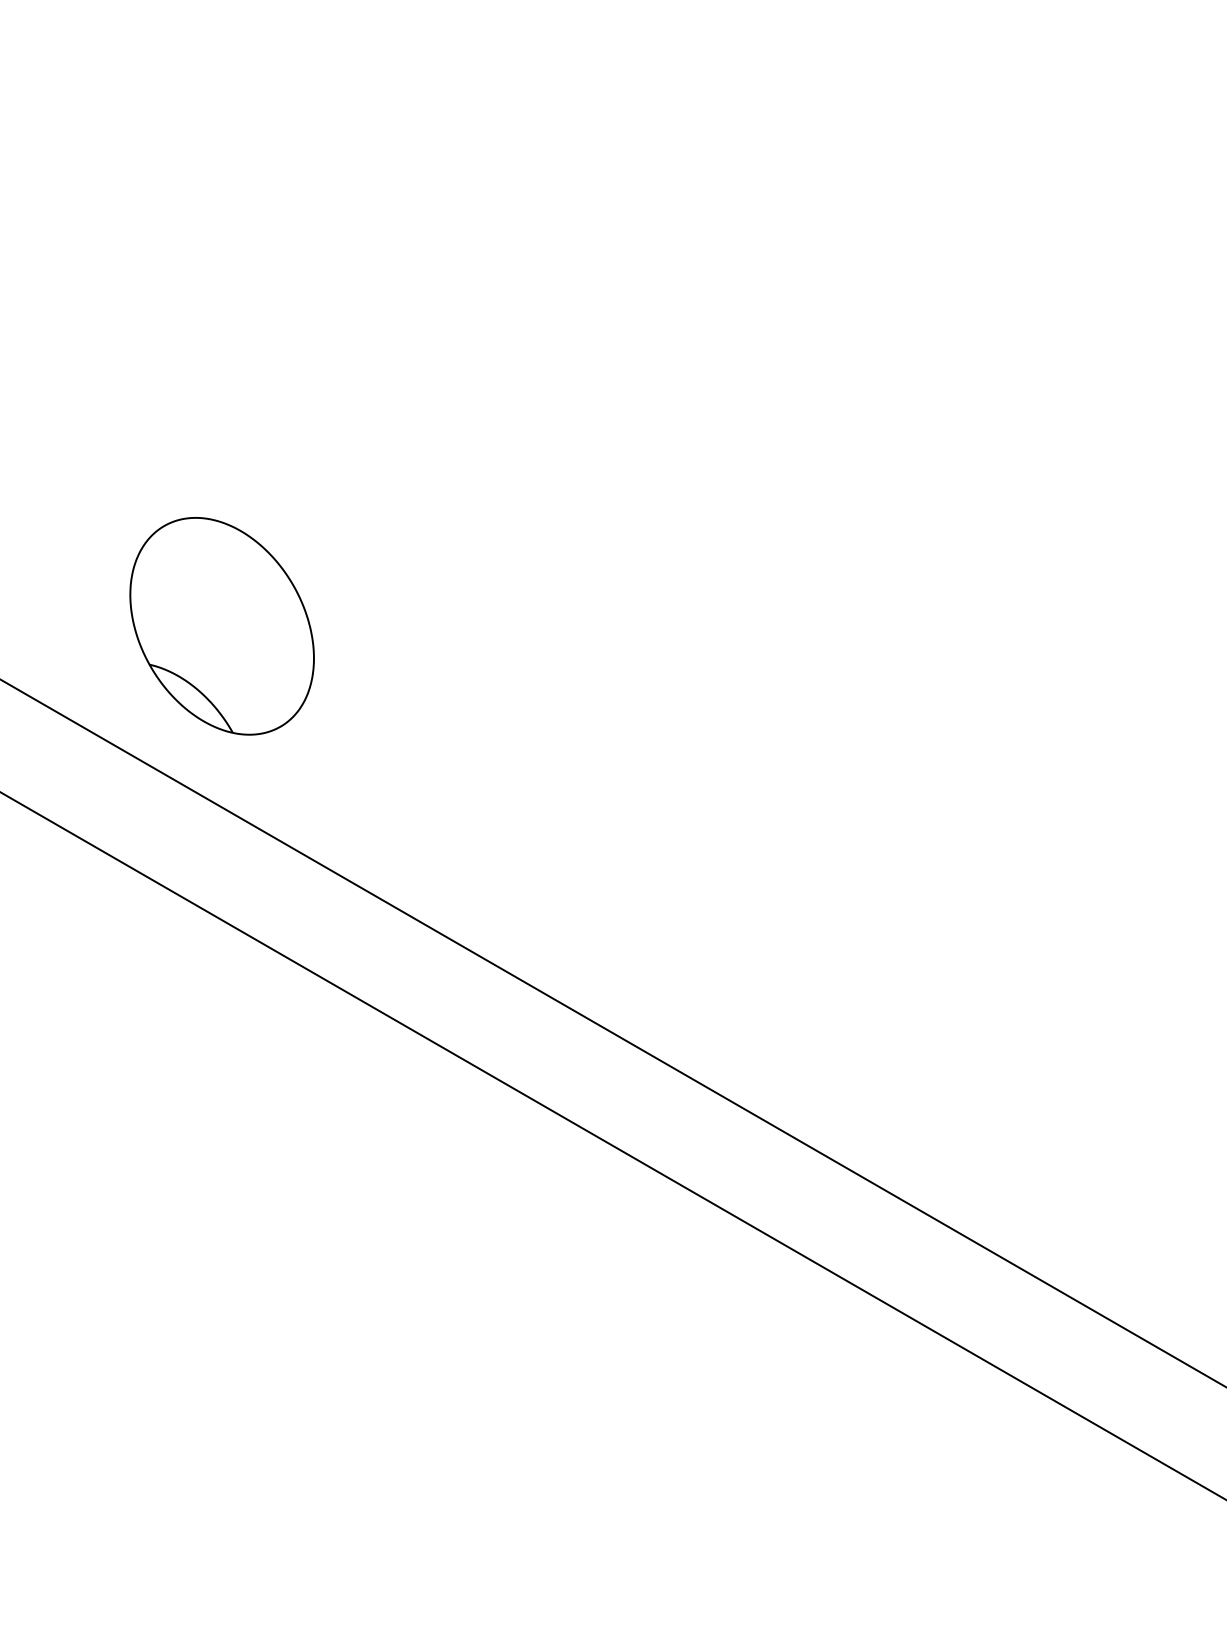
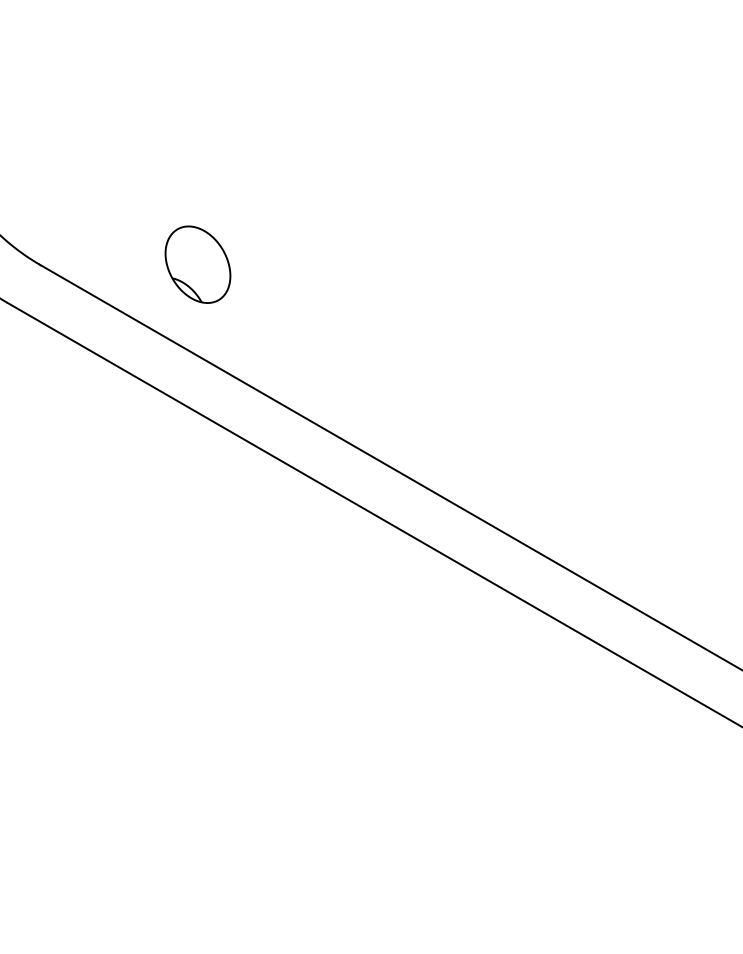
part: (221, 626) -> (197, 264), size x0.7

